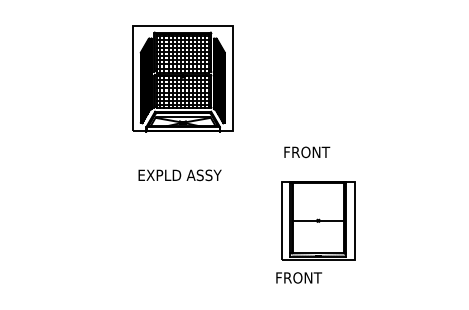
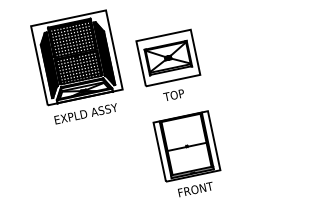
part: (299, 103) -> (168, 58), added
text: (306, 152) -> (181, 93), FRONT -> TOP
text: (179, 175) -> (85, 114), moved
part: (318, 220) -> (186, 146), moved

